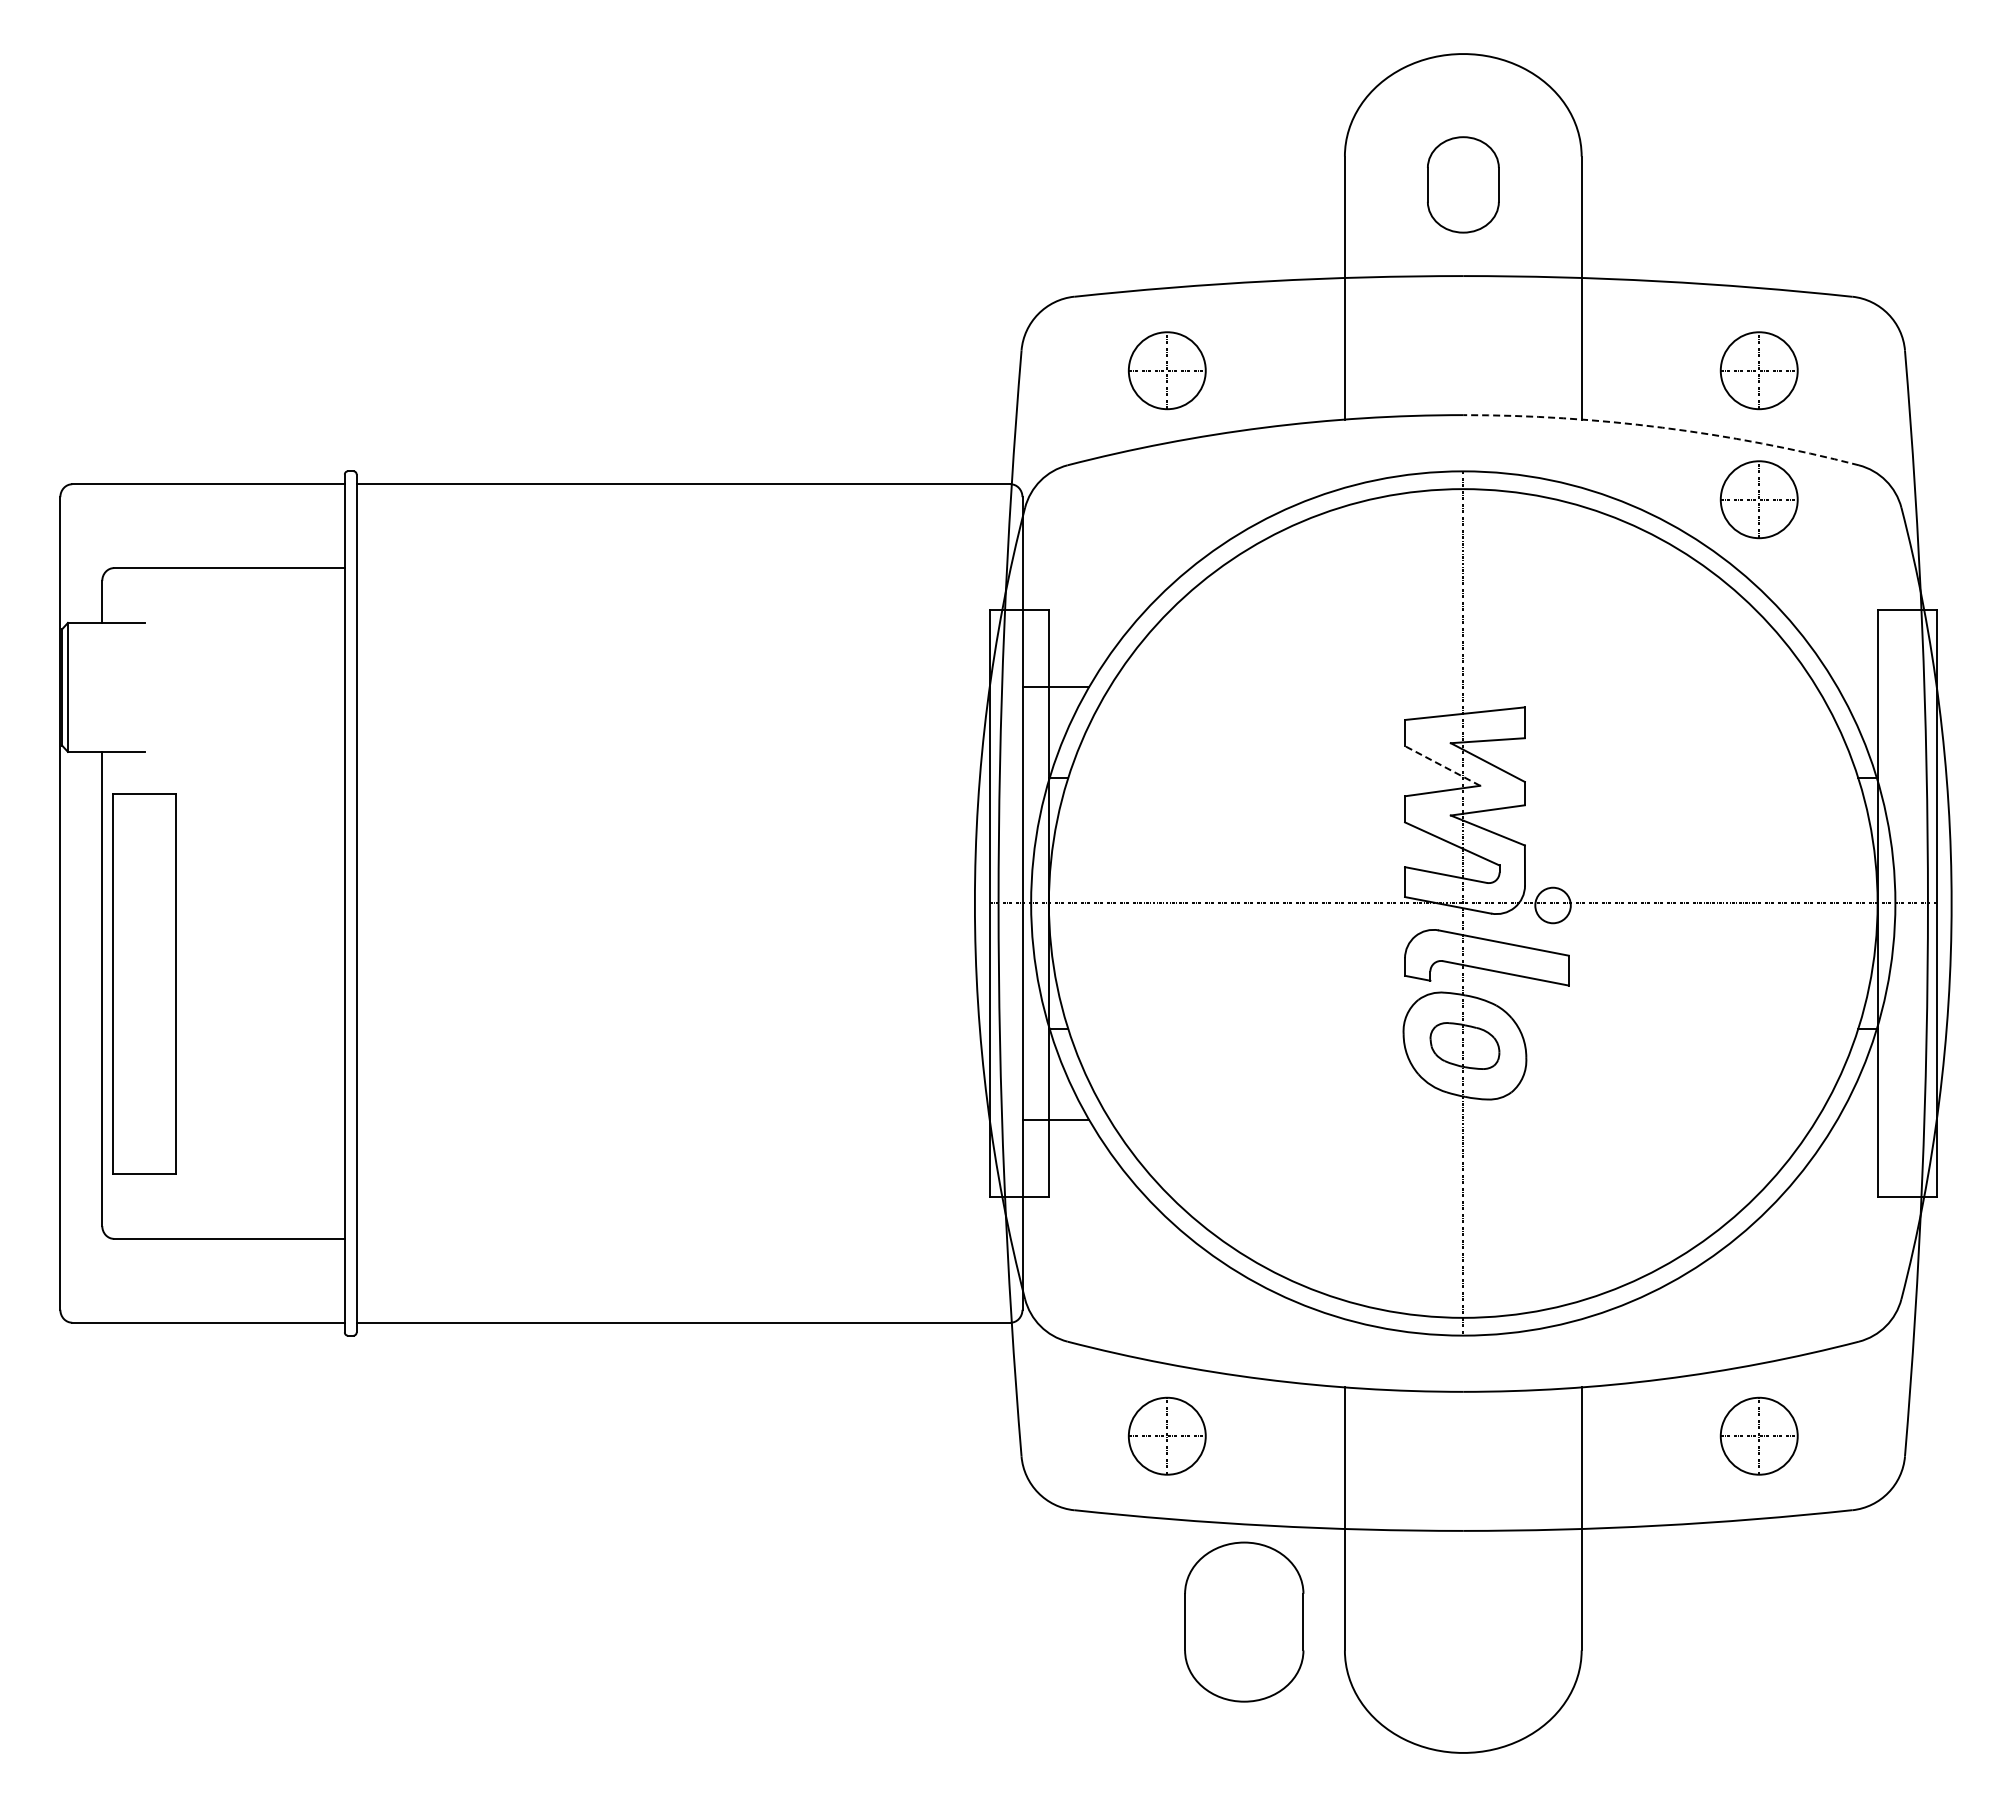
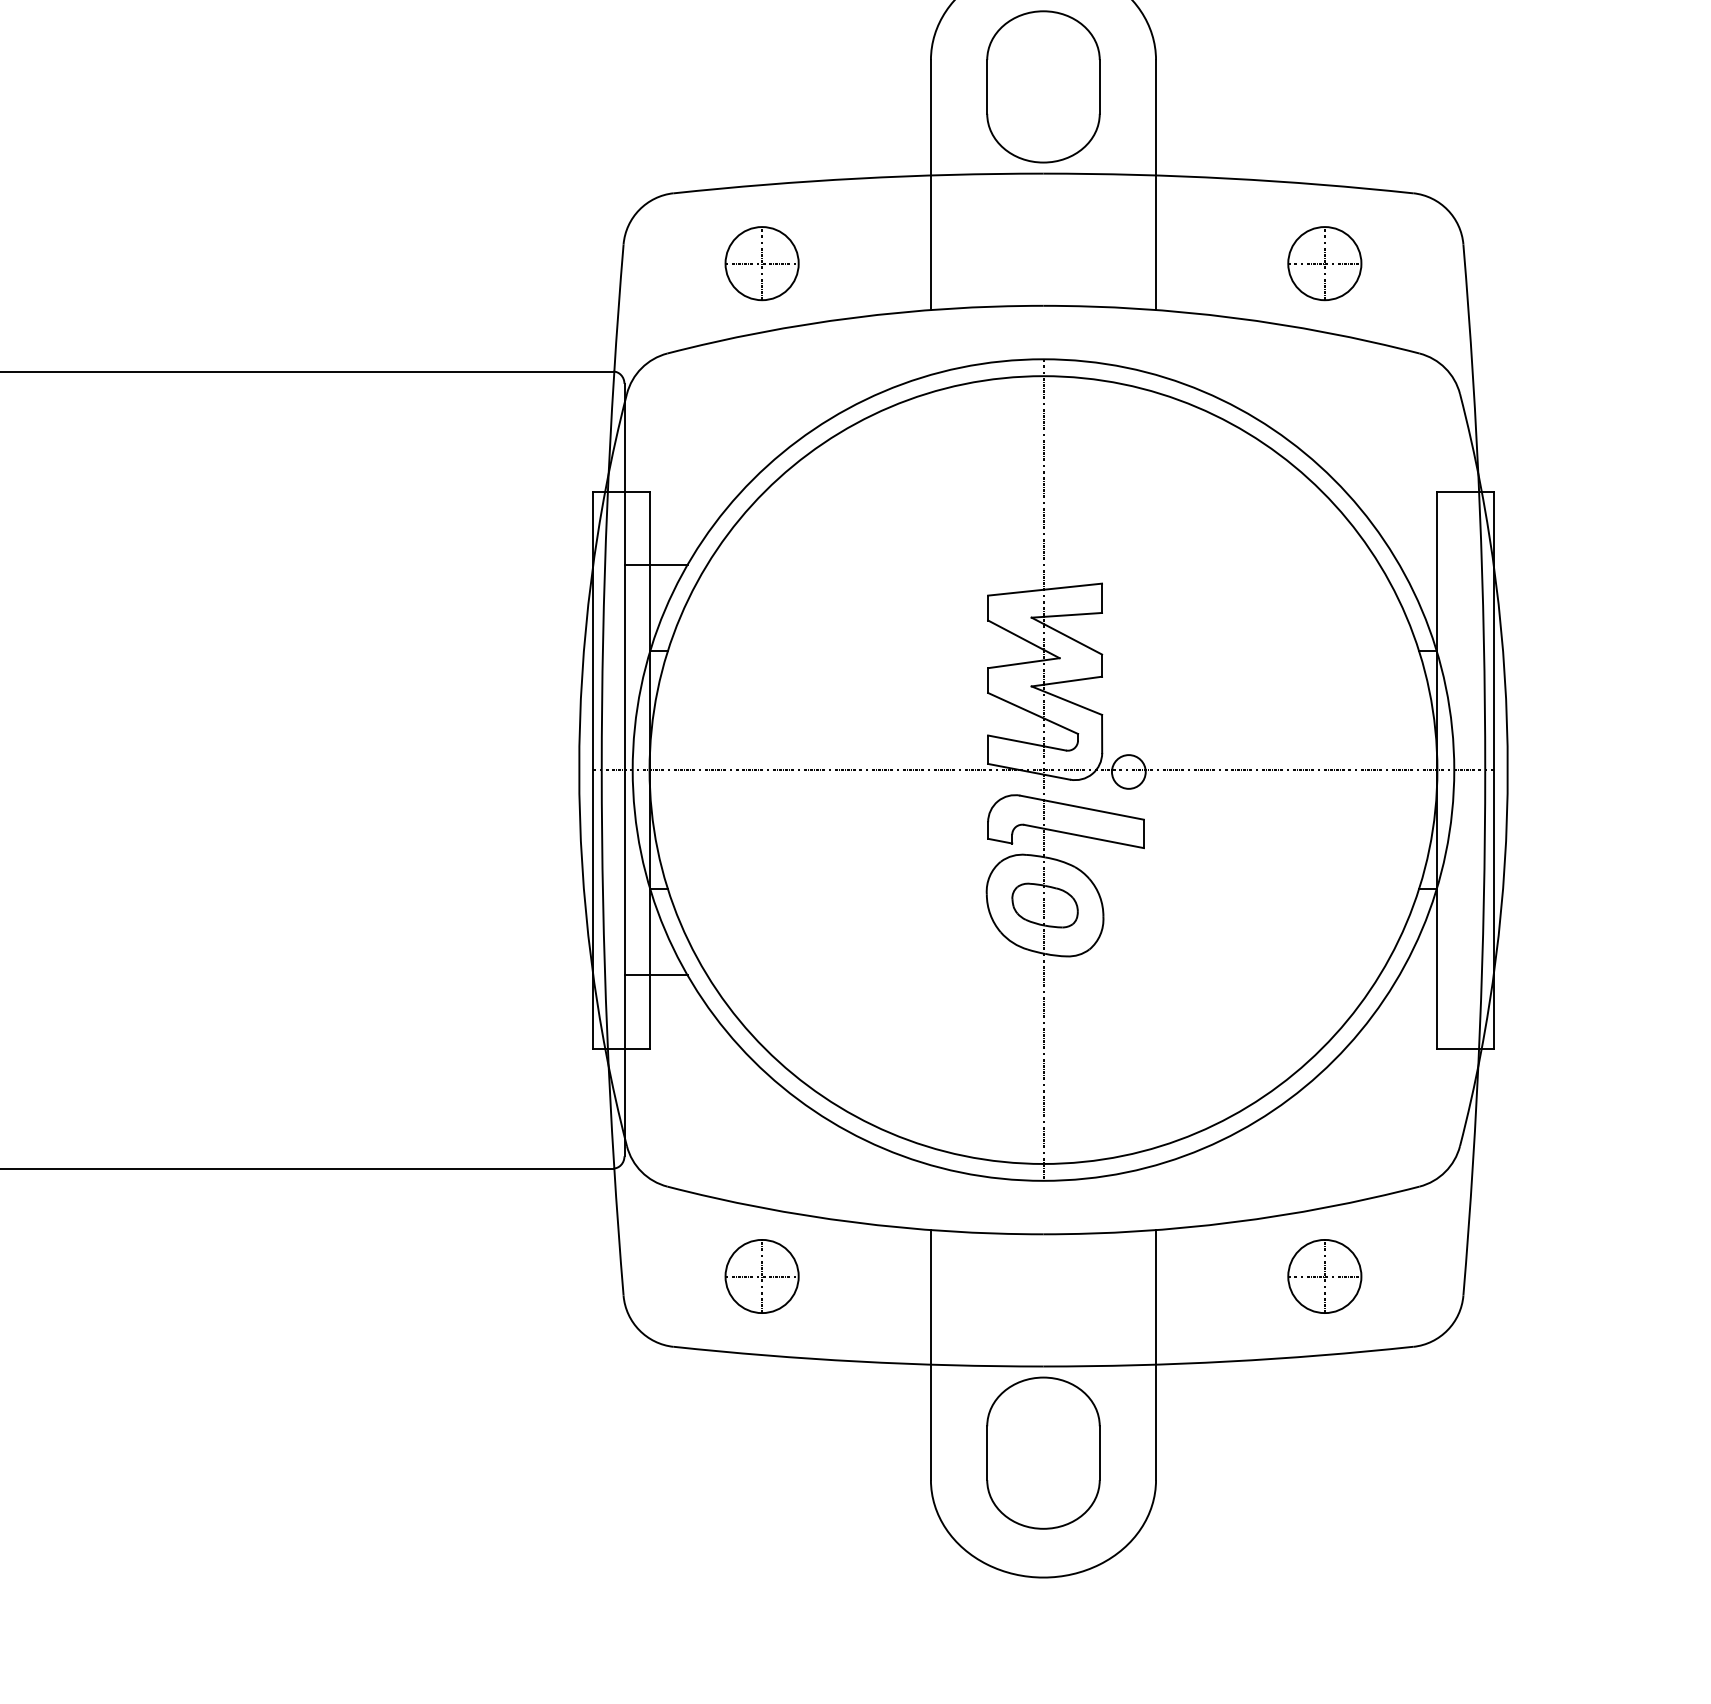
part: (1463, 184) -> (1043, 86), size x1.67
arc: (1662, 427) -> (1232, 317), dashed -> solid
part: (1758, 499) -> (1324, 386), removed
line: (1442, 765) -> (1023, 638), dashed -> solid
part: (1244, 1621) -> (1043, 1452), moved

